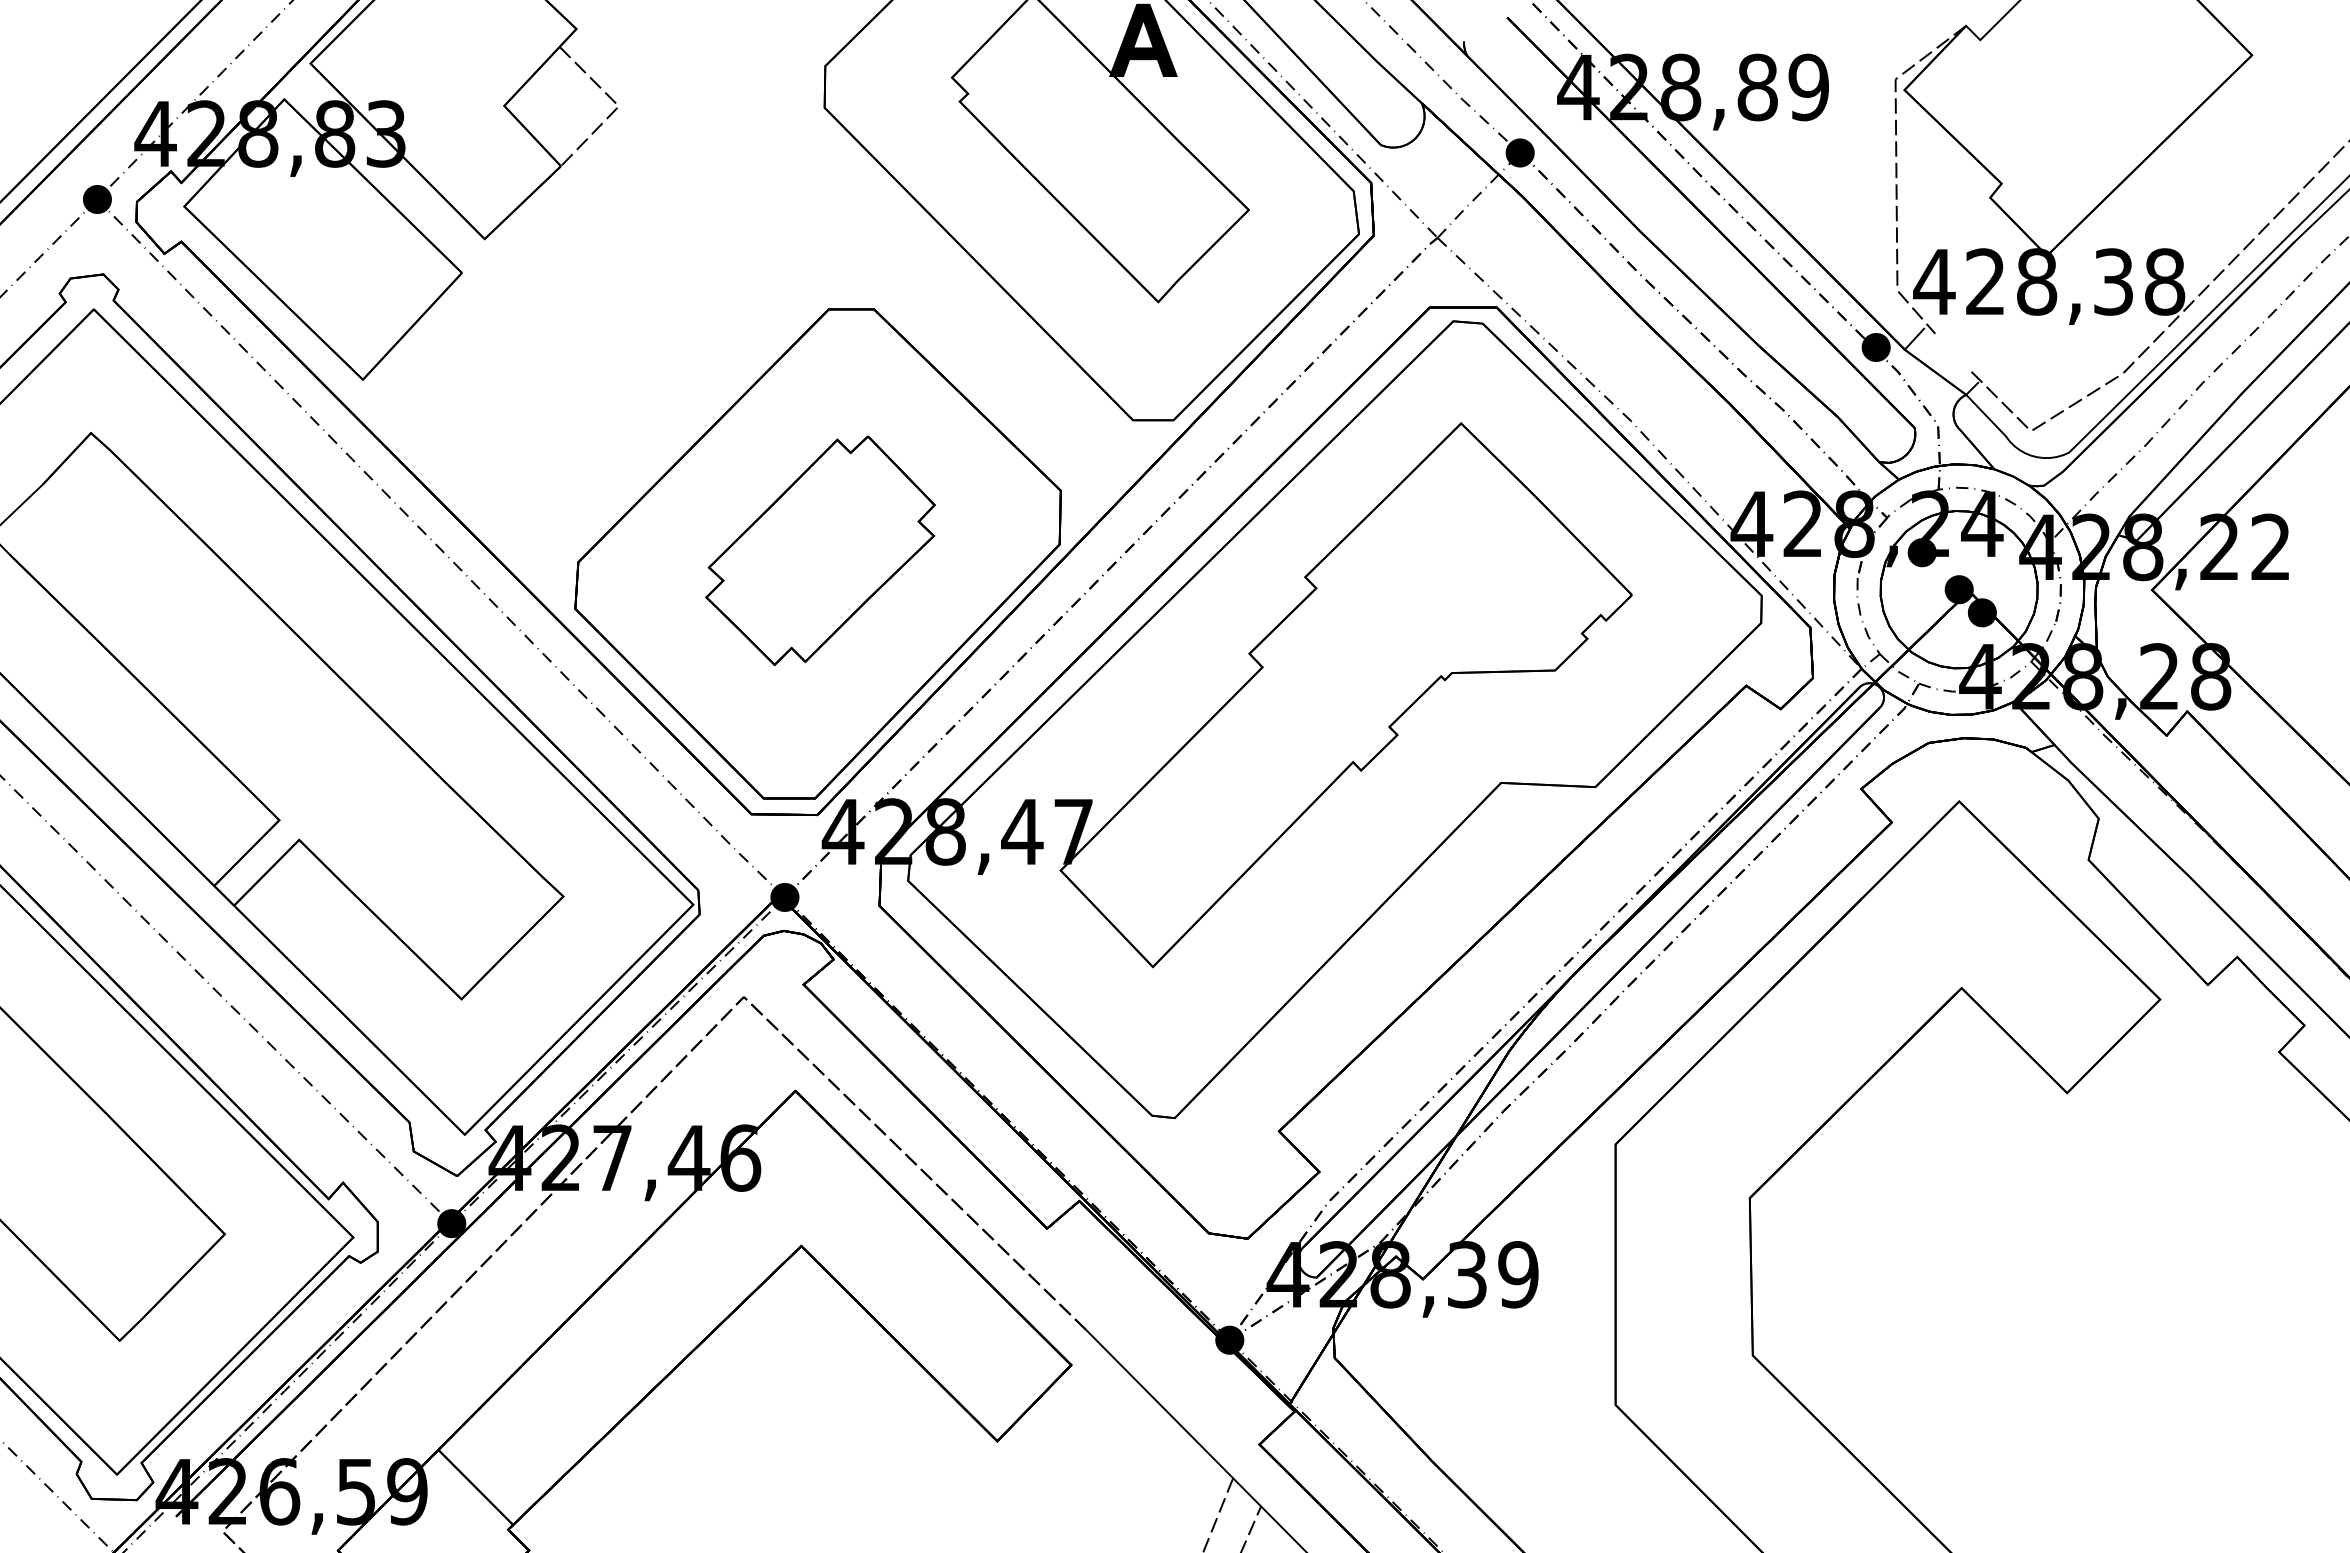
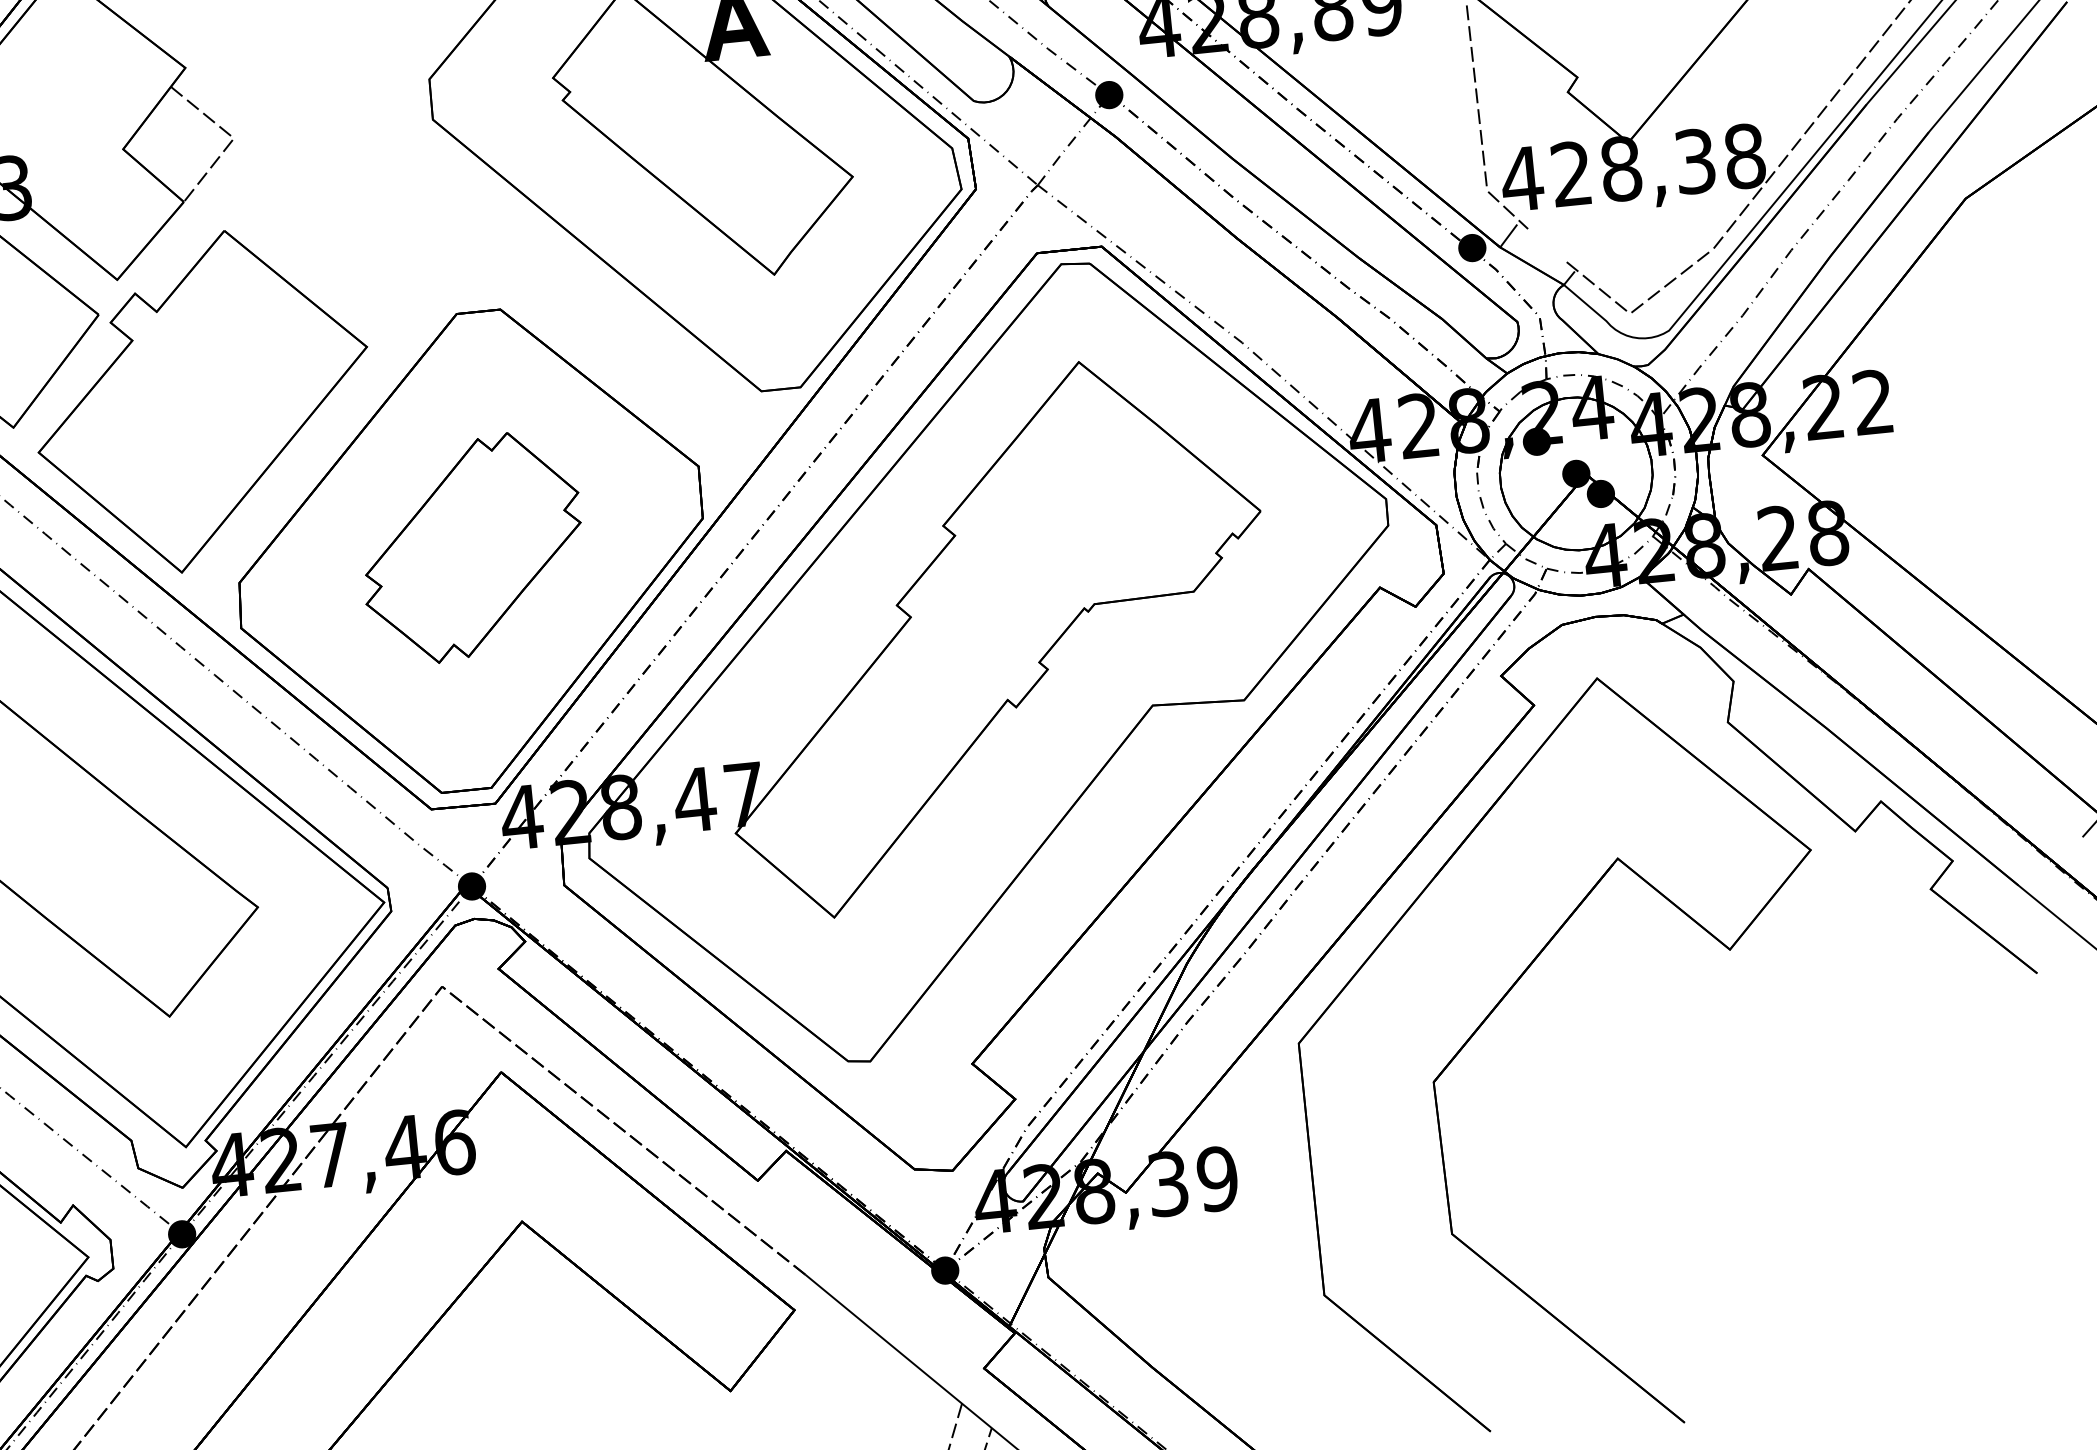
part: (559, 372) -> (202, 401), added

